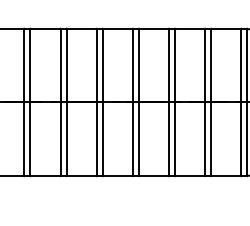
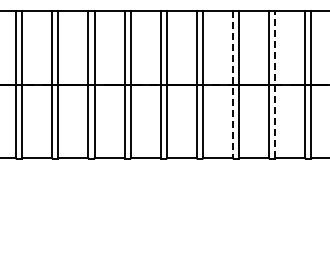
line: (175, 102) -> (275, 84), solid -> dashed
line: (133, 103) -> (233, 85), solid -> dashed

